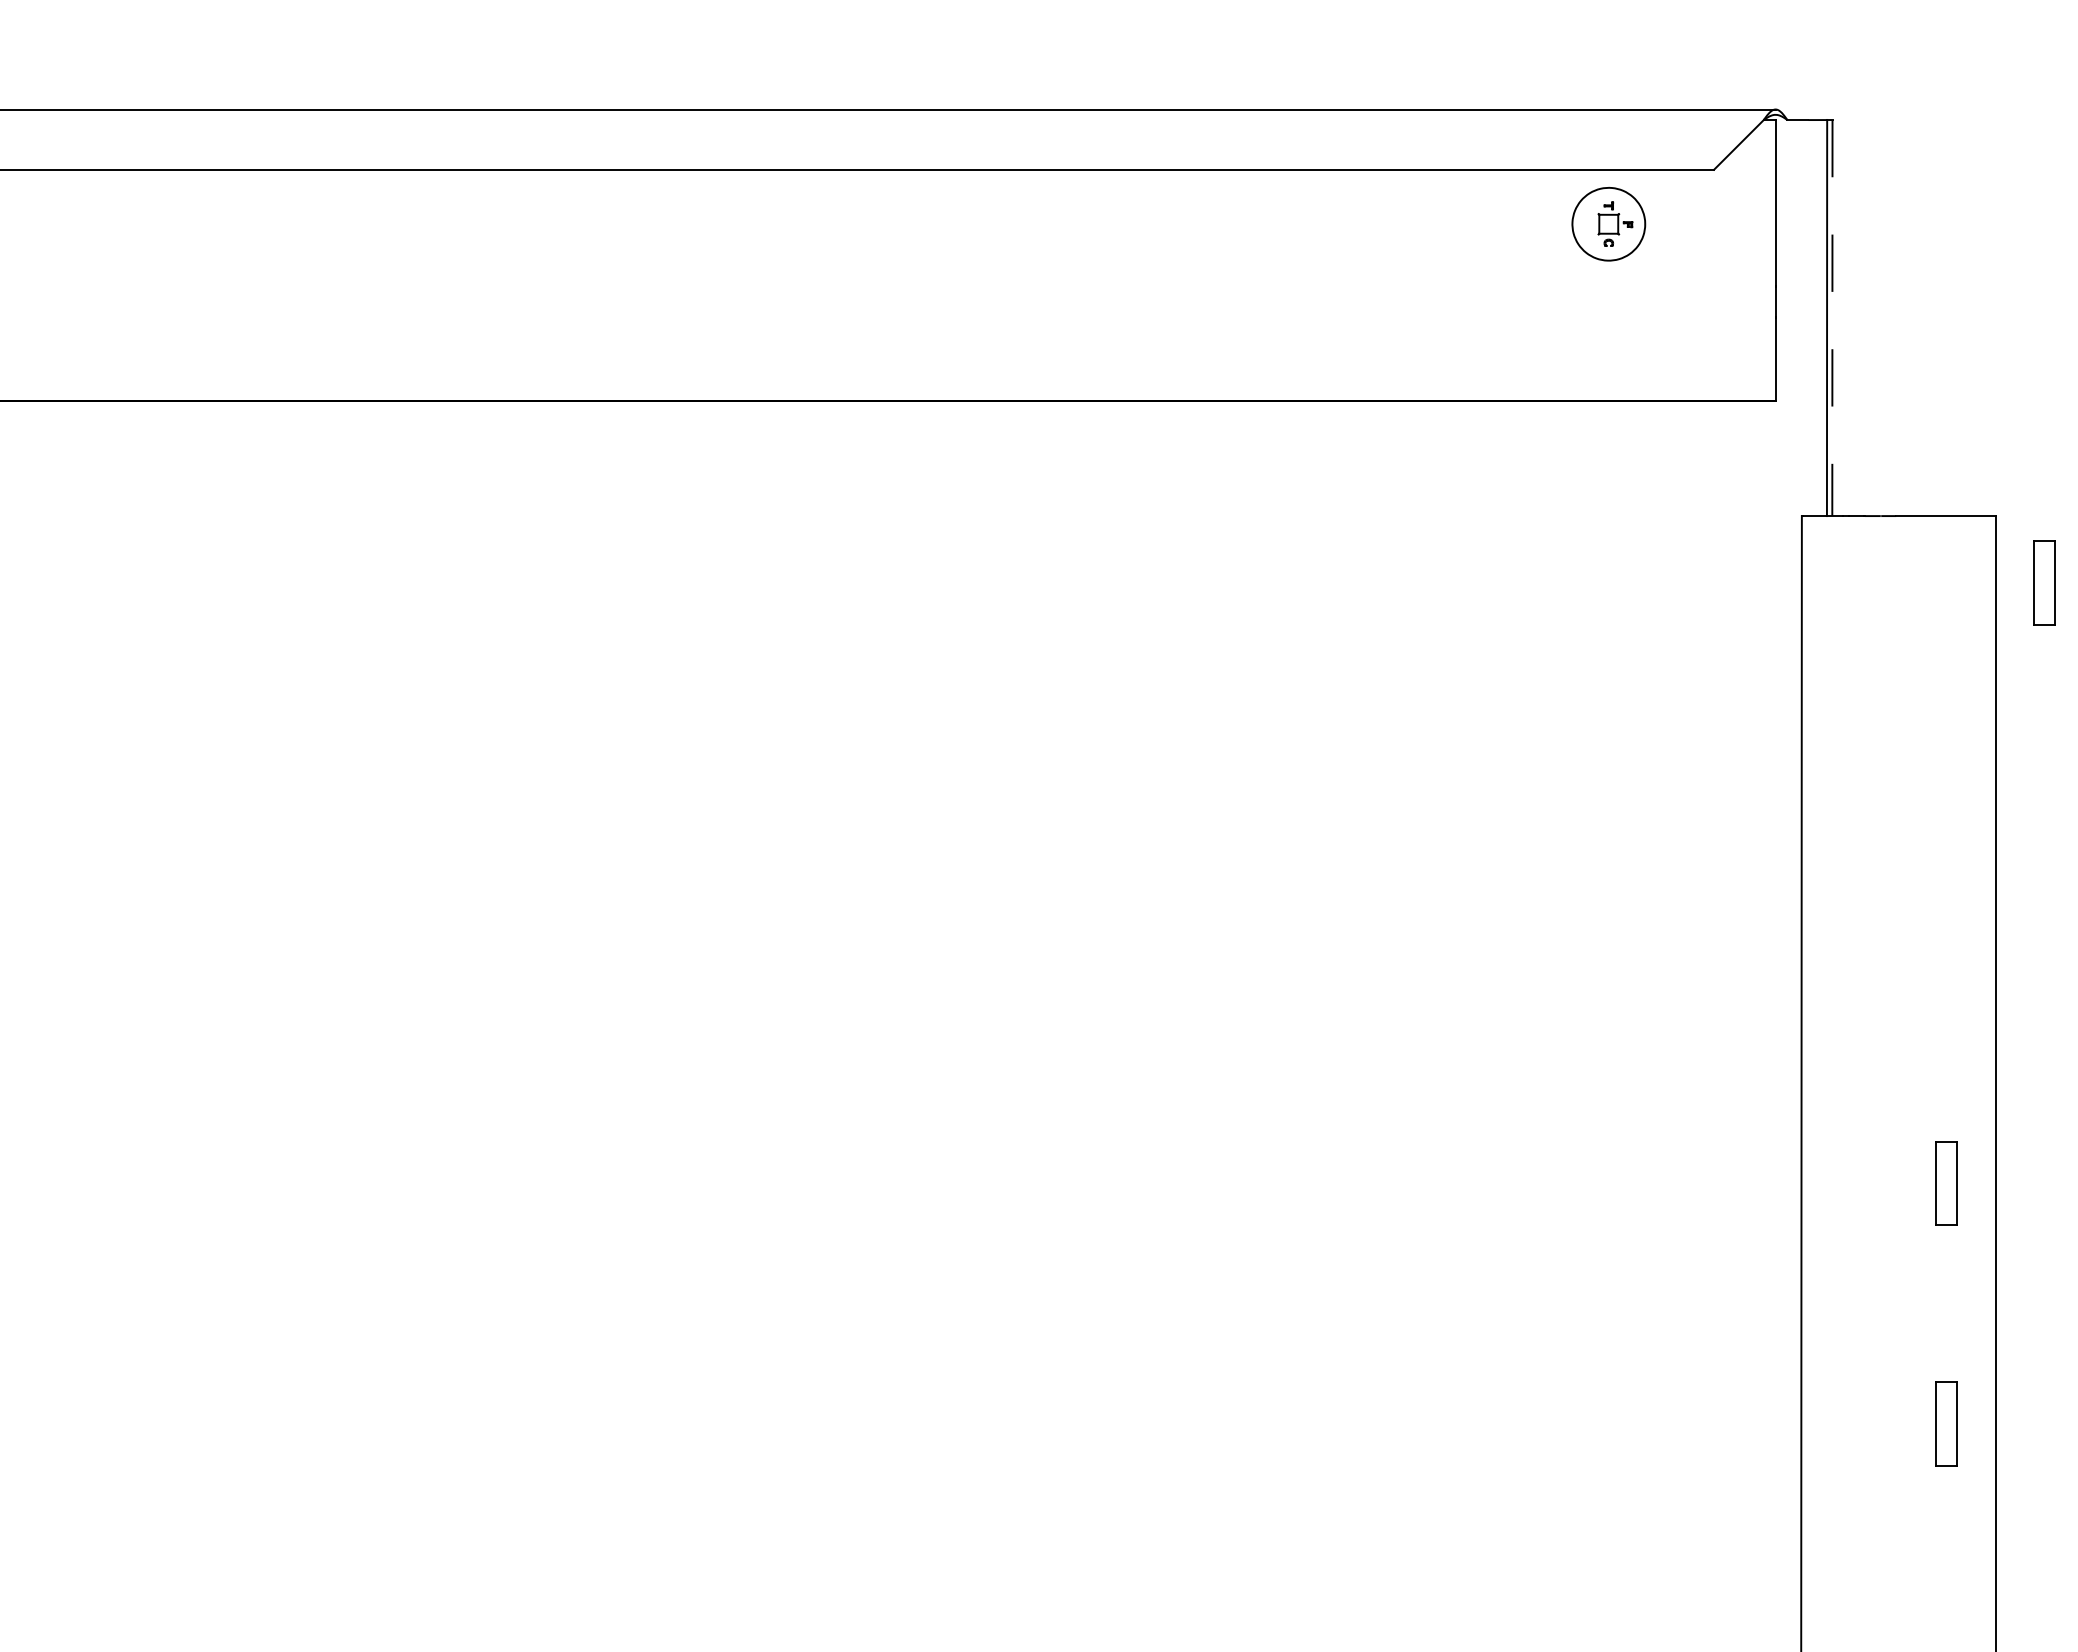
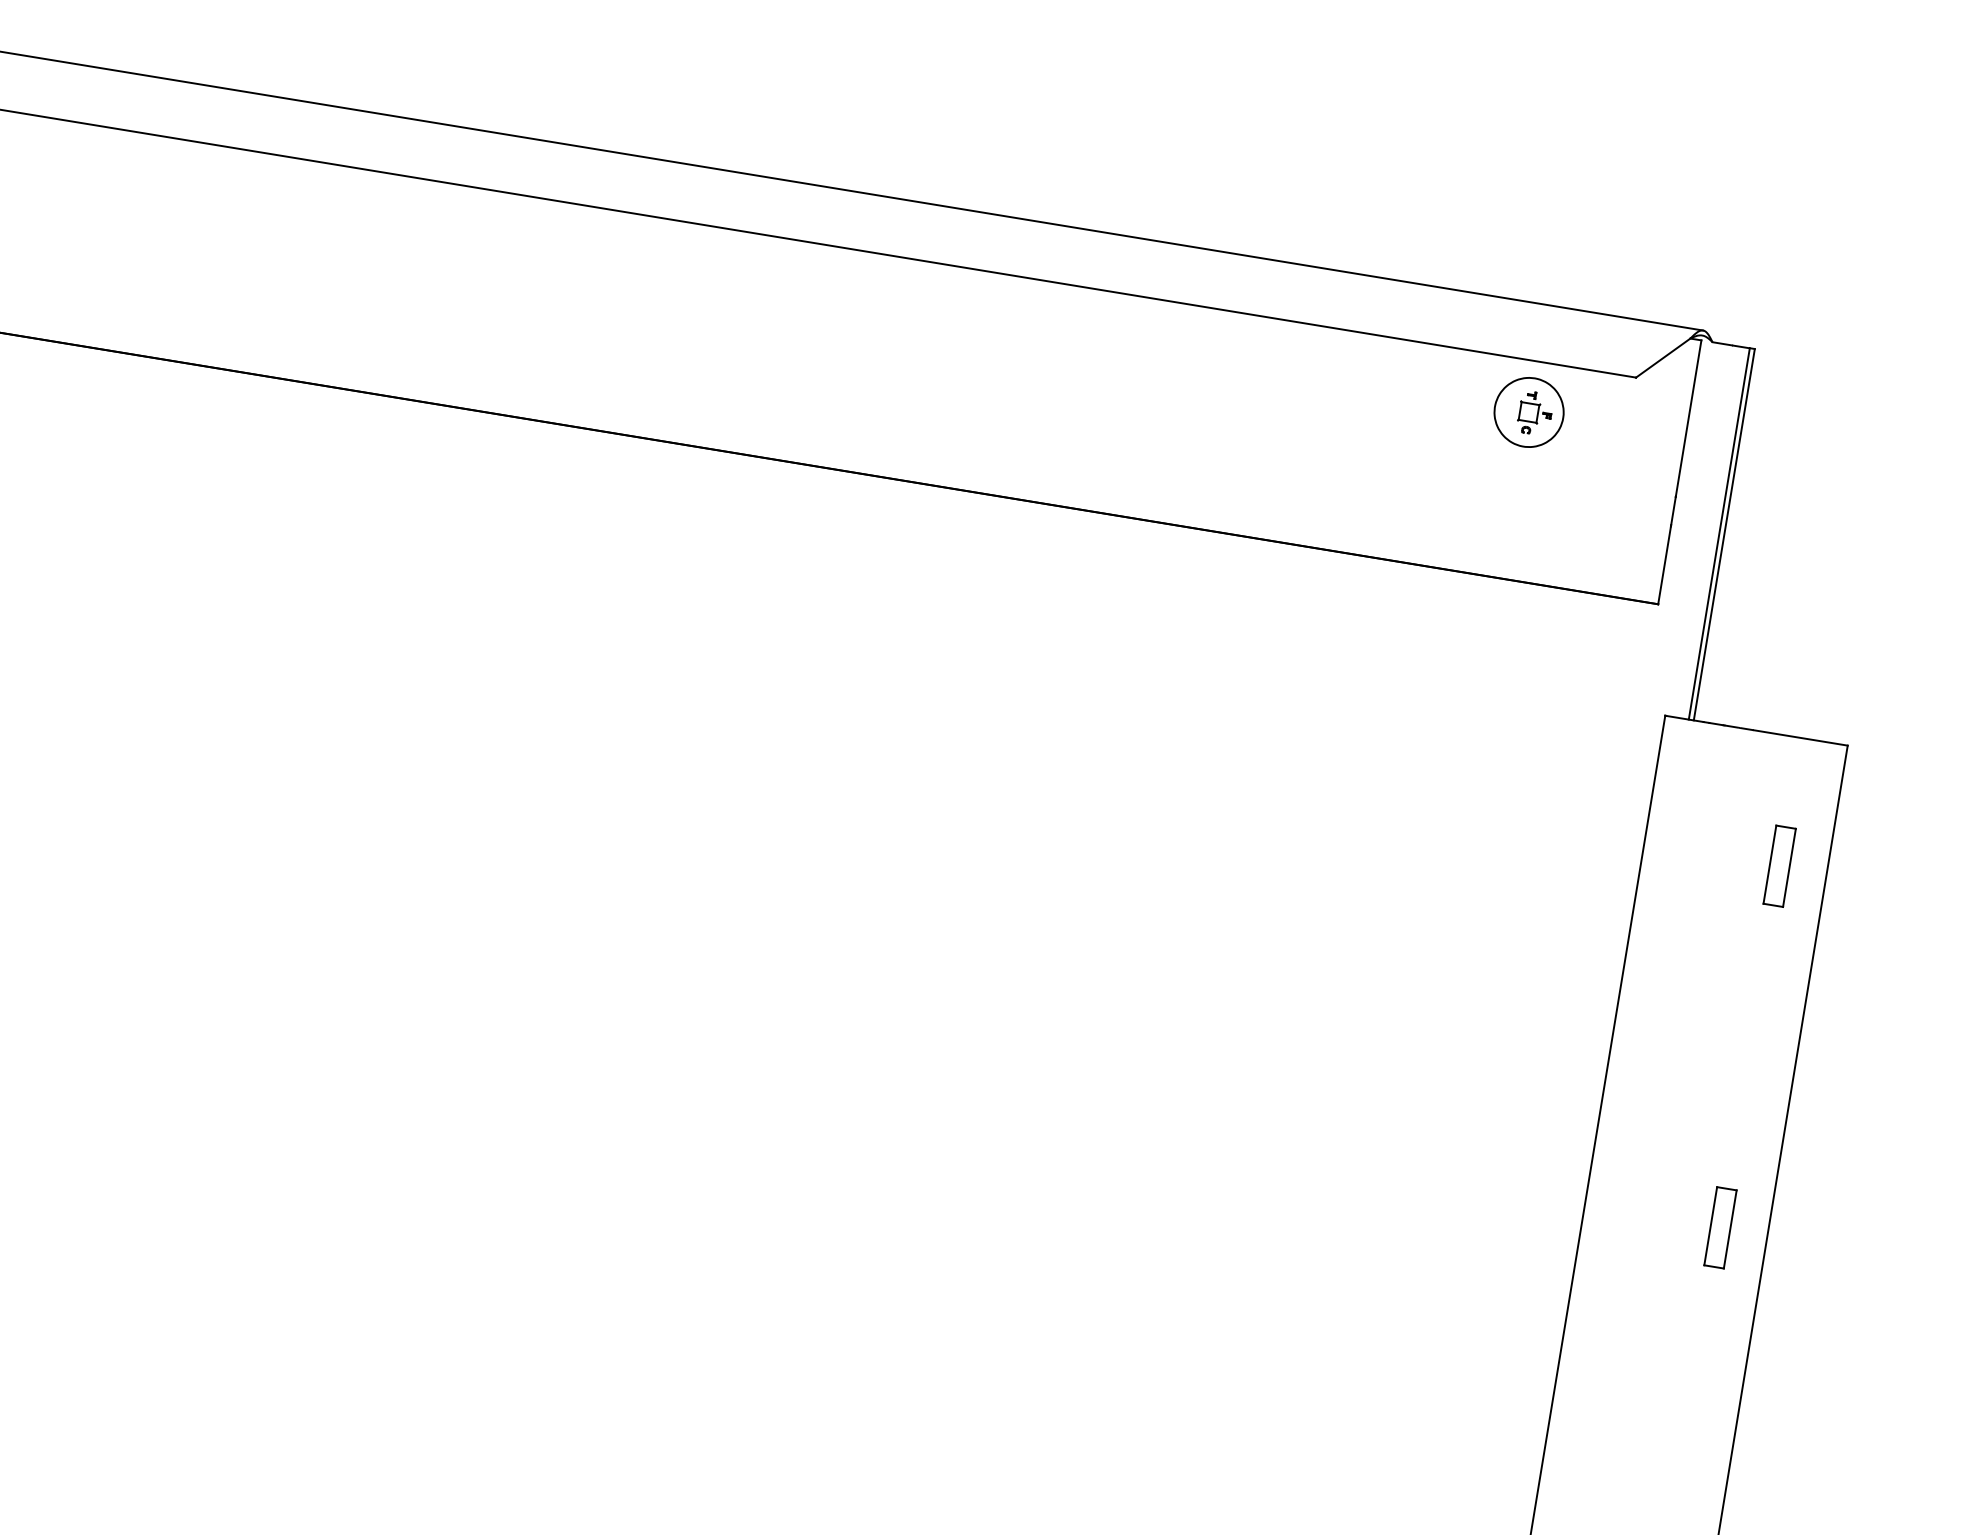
line: (1832, 318) -> (1724, 535), dashed -> solid
part: (2044, 582) -> (1779, 865), moved
part: (1946, 1183) -> (1720, 1227), moved

